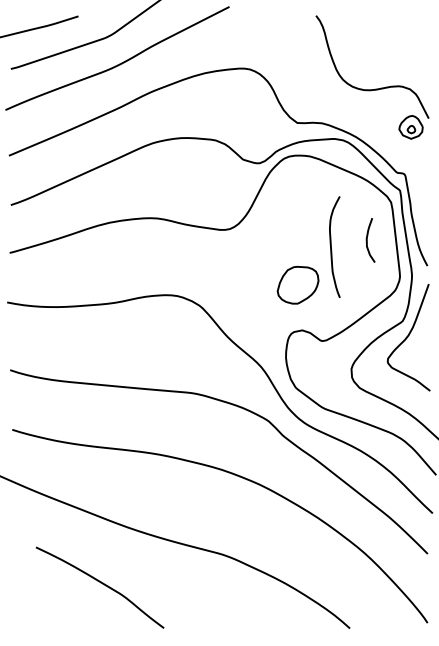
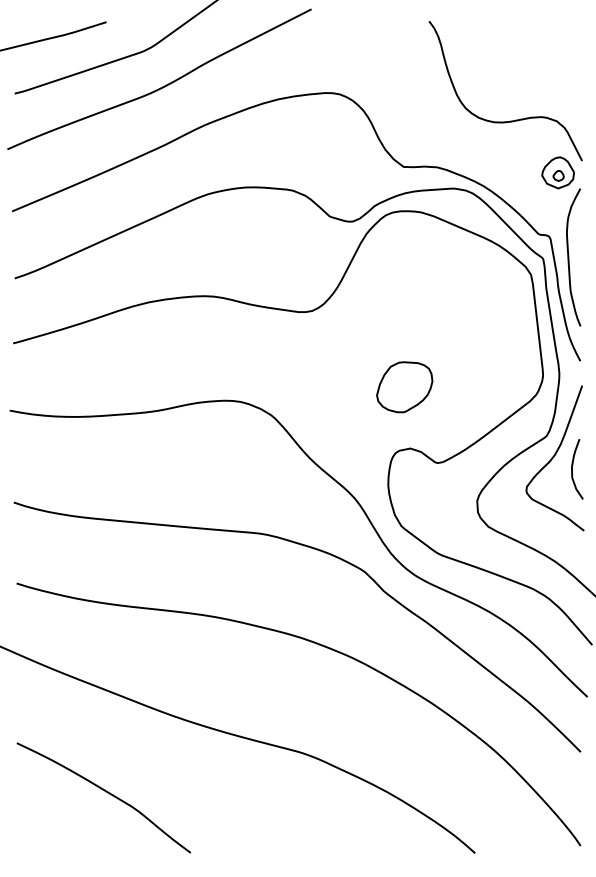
curve: (367, 240) -> (572, 469), moved
curve: (331, 247) -> (569, 257), moved
curve: (102, 584) -> (107, 793), moved

